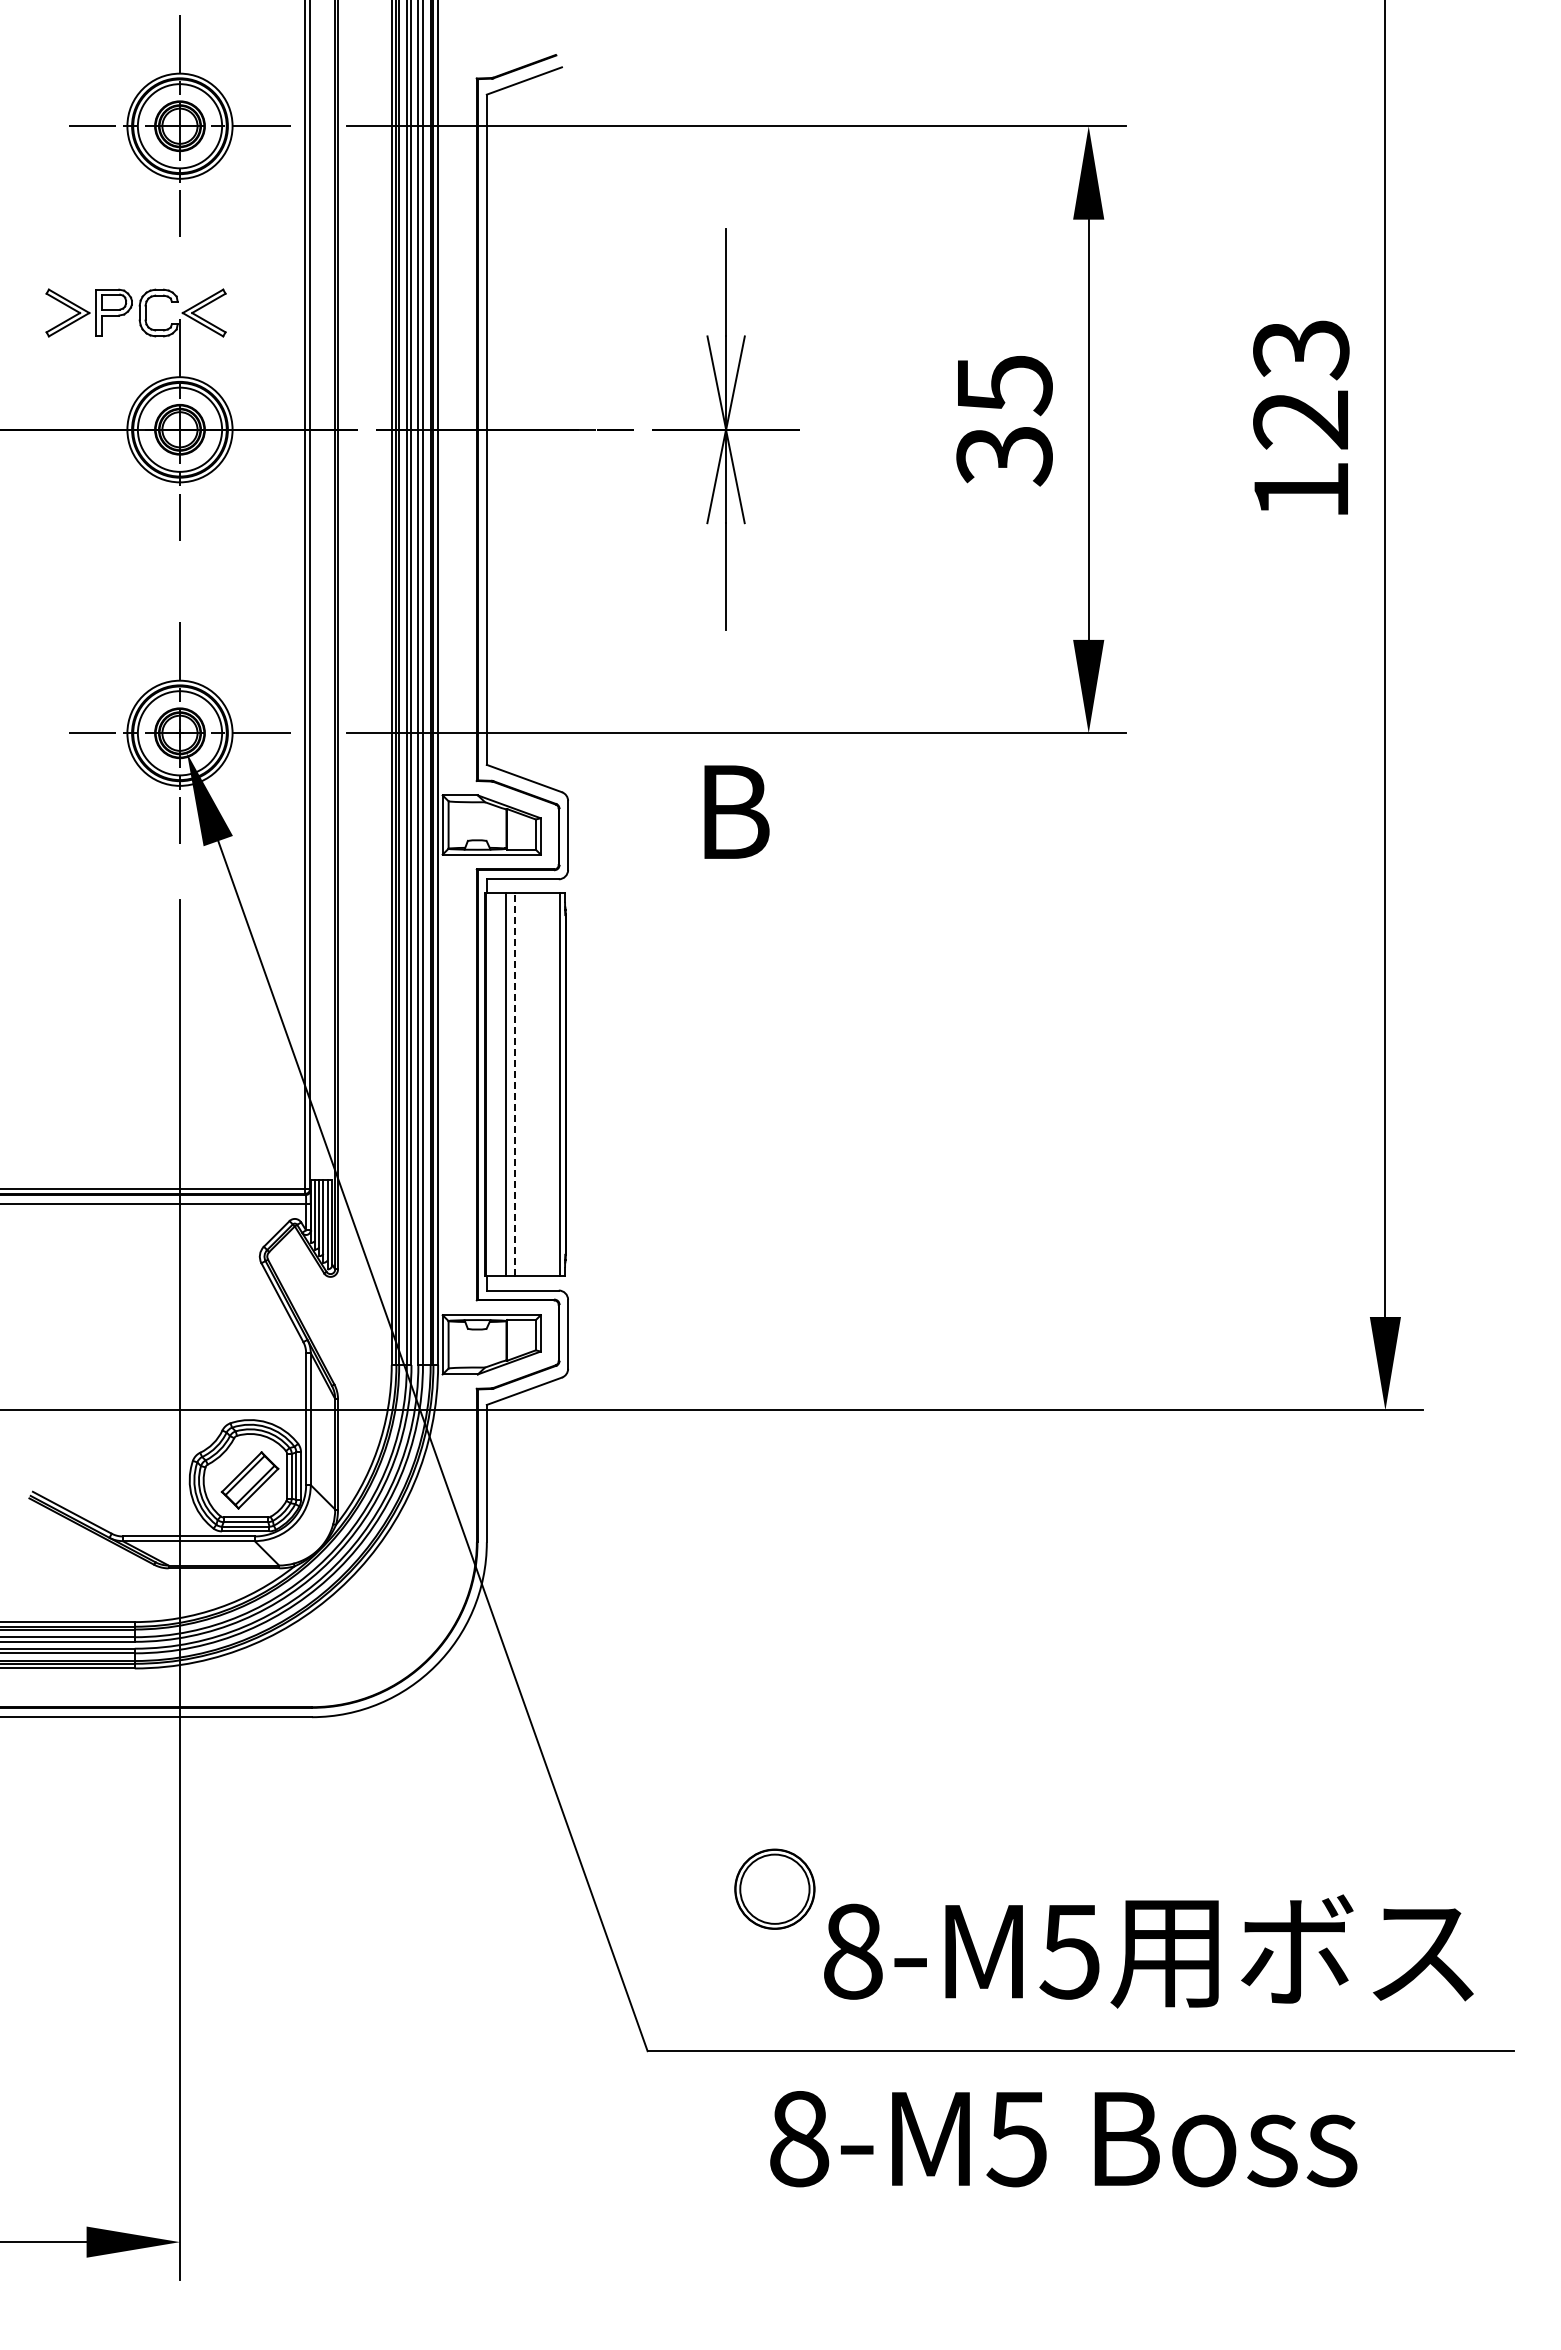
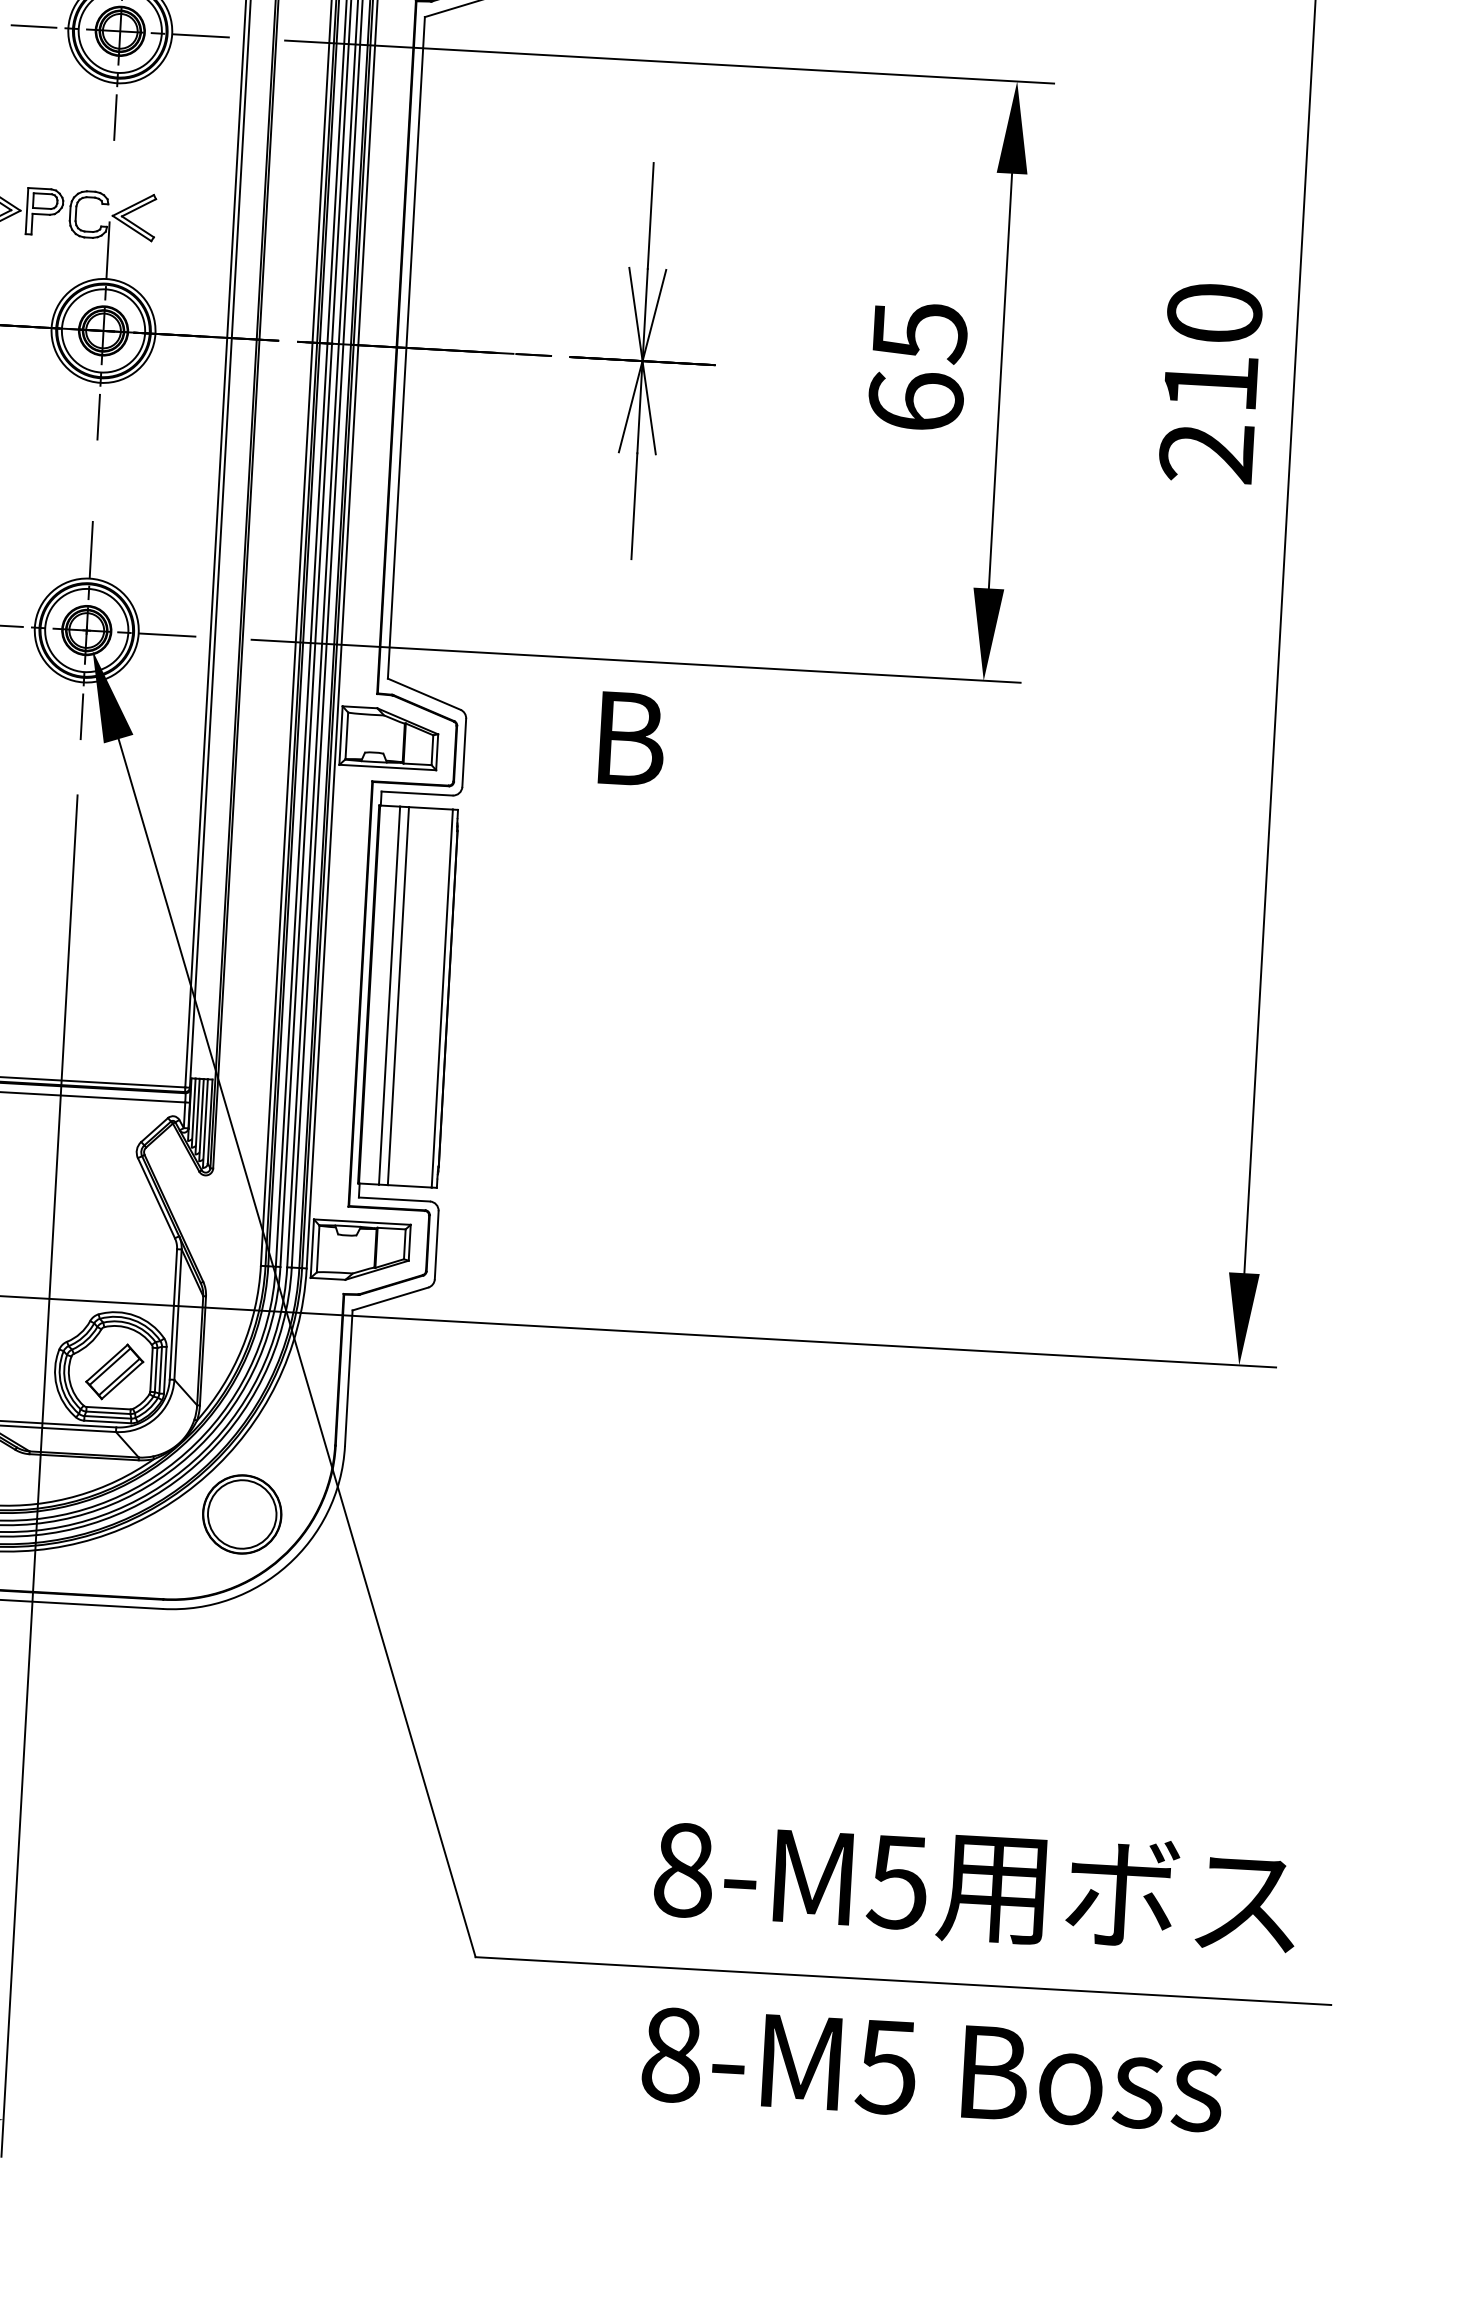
text: (1301, 419) -> (1211, 382), 123 -> 210
text: (1004, 455) -> (915, 401), 35 -> 65
line: (515, 1084) -> (398, 995), dashed -> solid
part: (774, 1888) -> (241, 1513), moved
text: (1063, 2139) -> (932, 2070), moved

